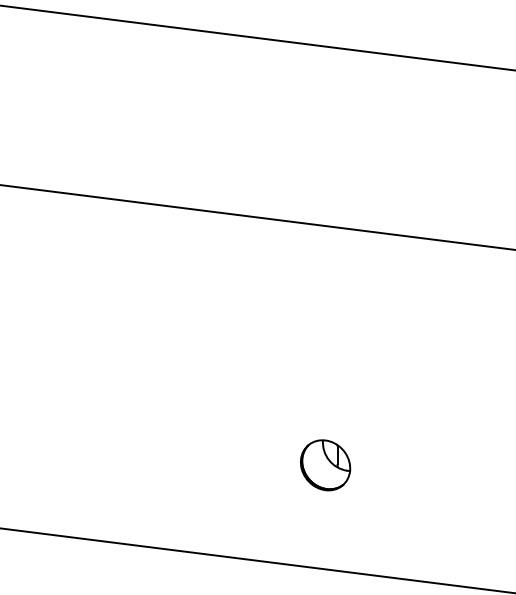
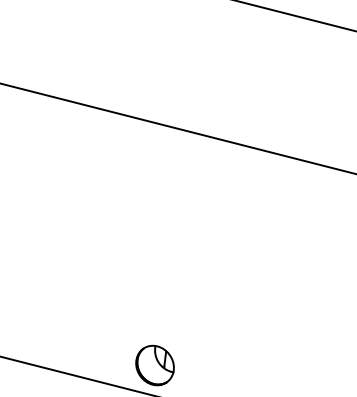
part: (325, 465) -> (155, 365), moved

